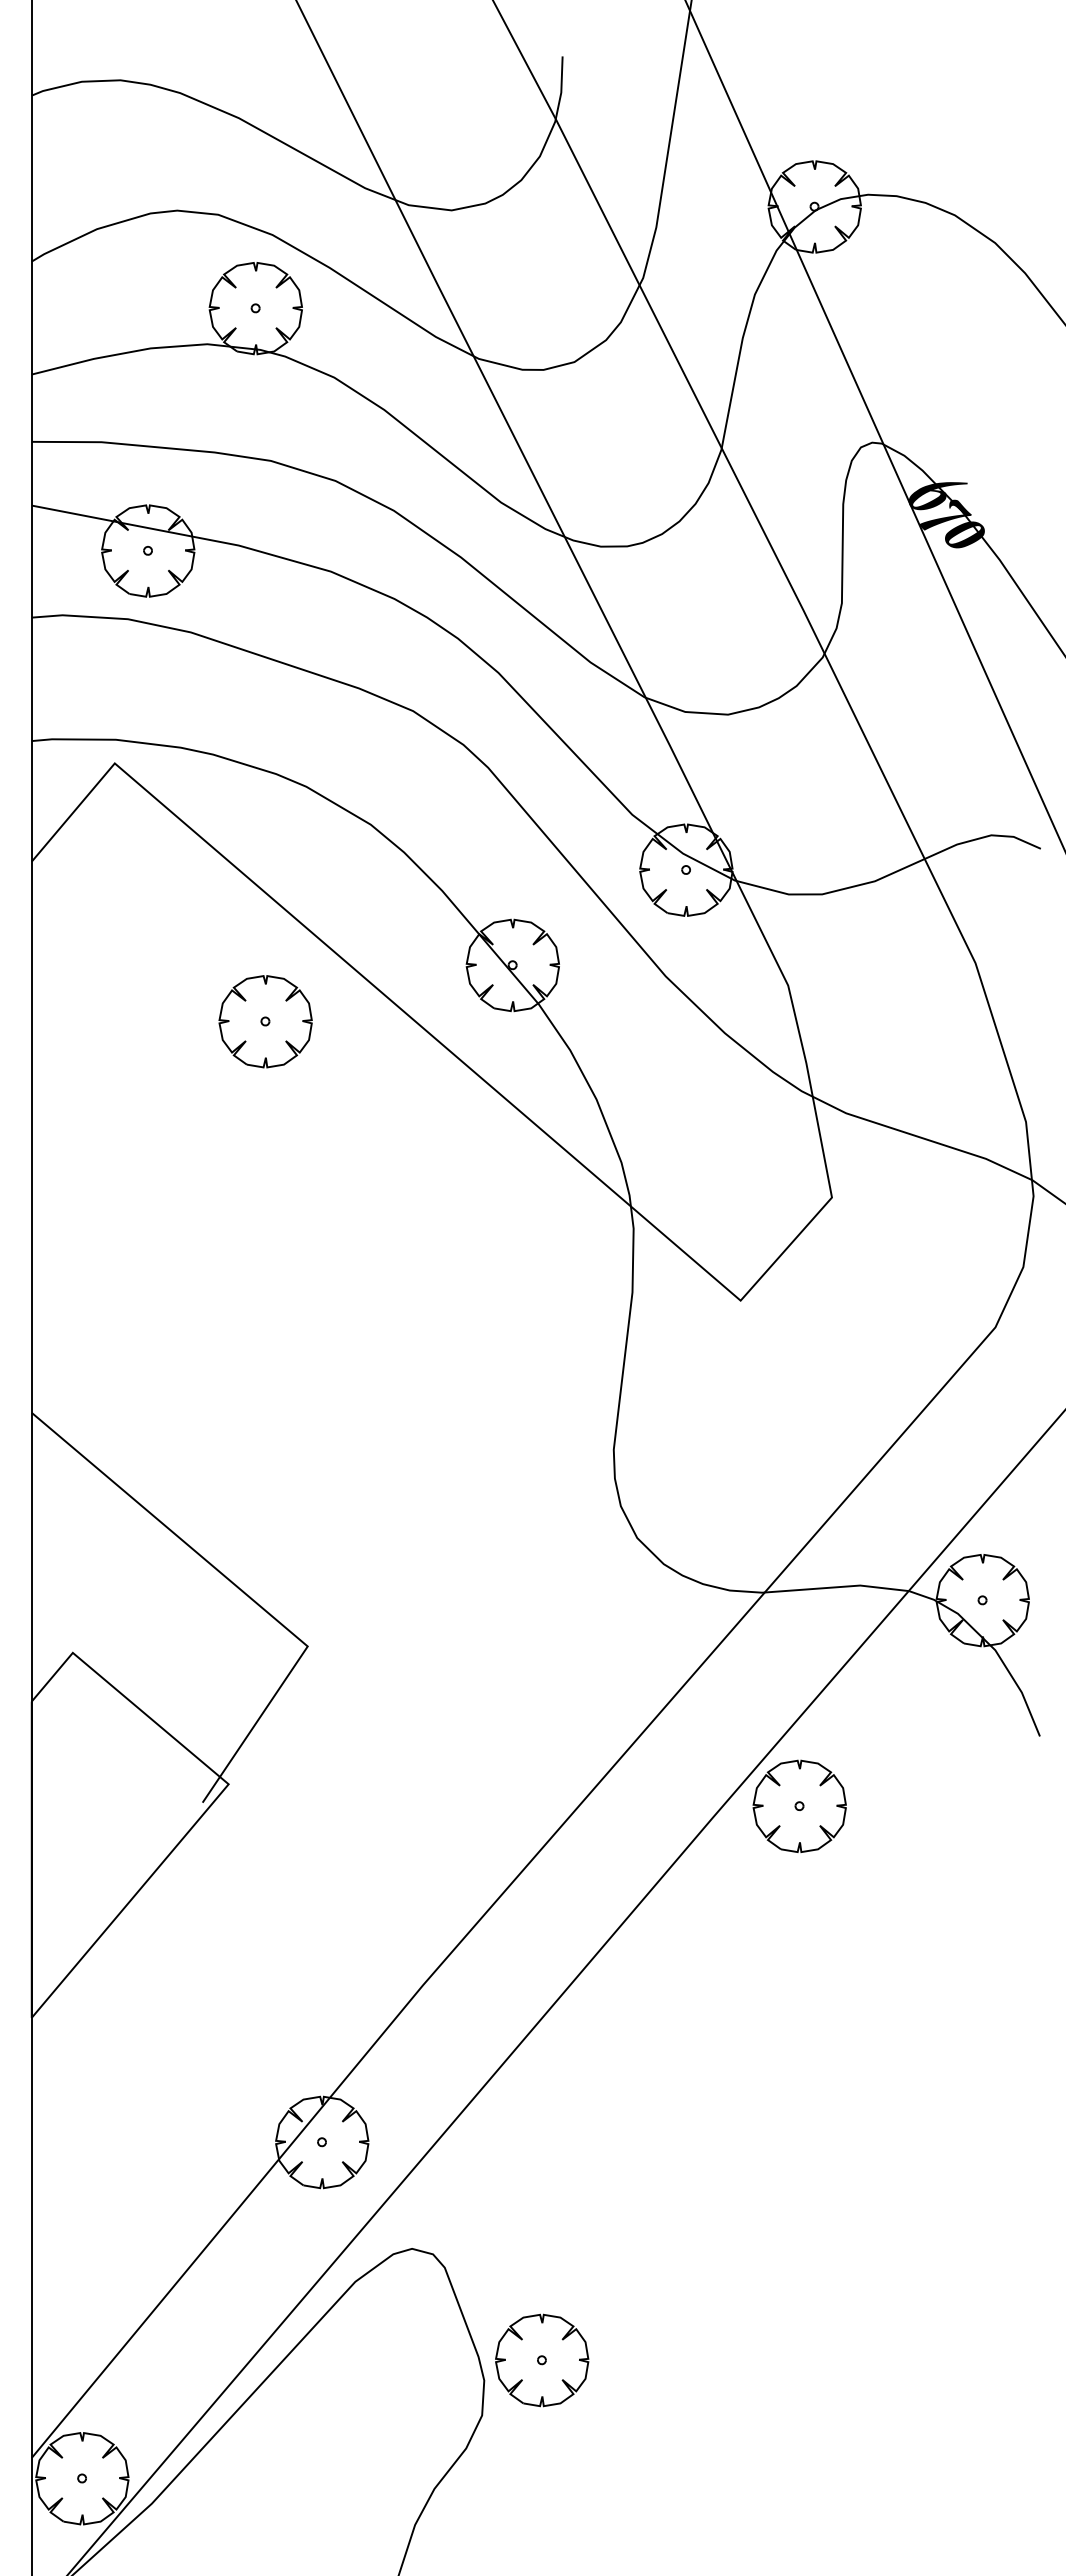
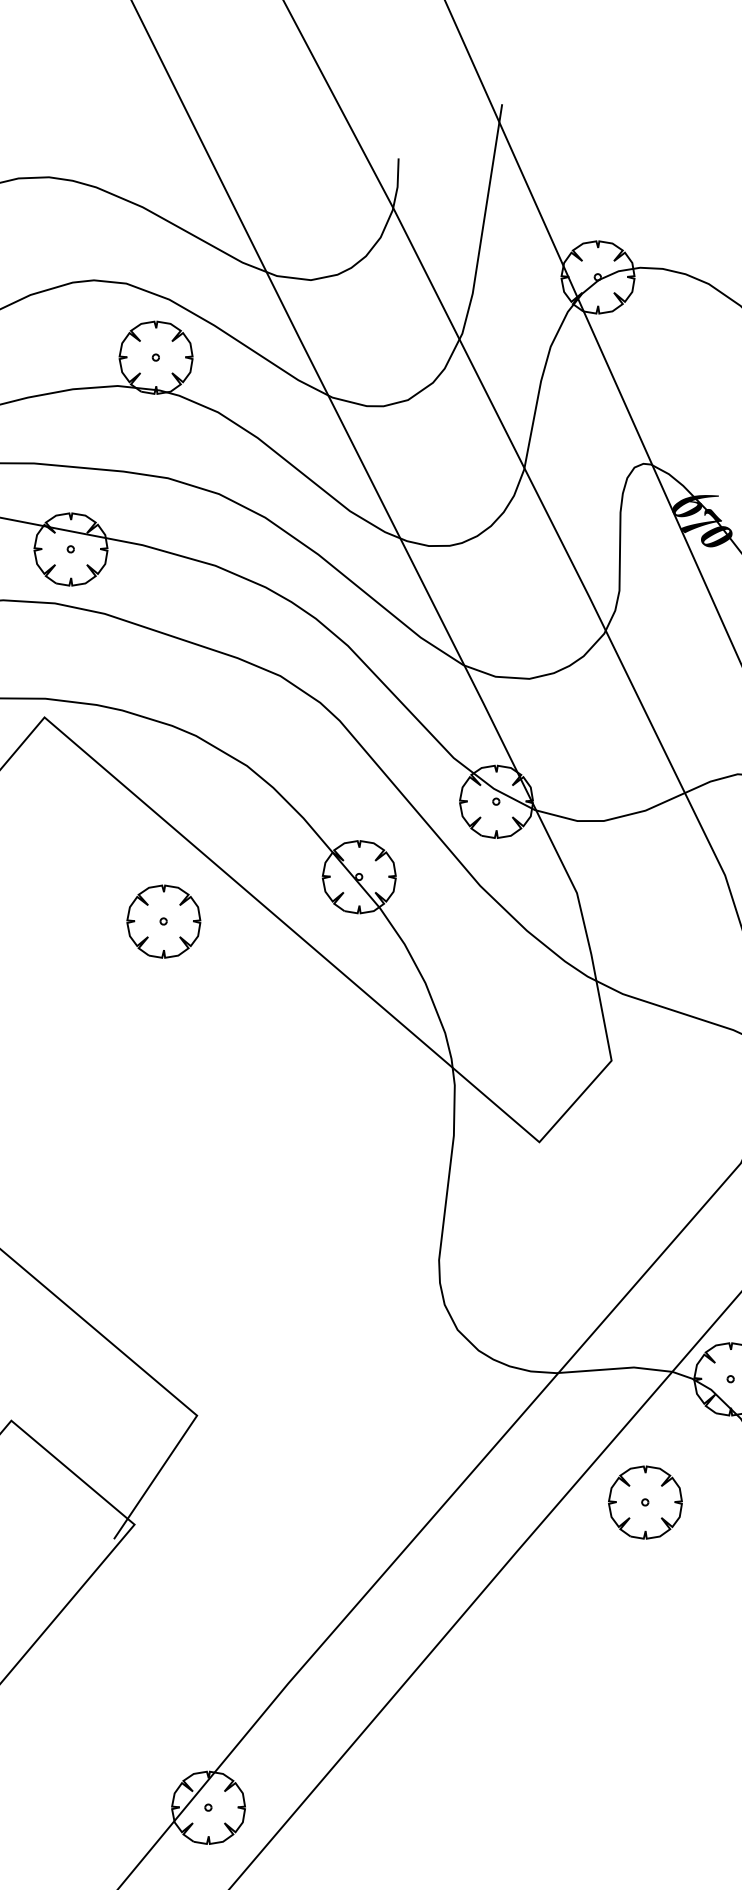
part: (799, 1805) -> (645, 1501), moved

